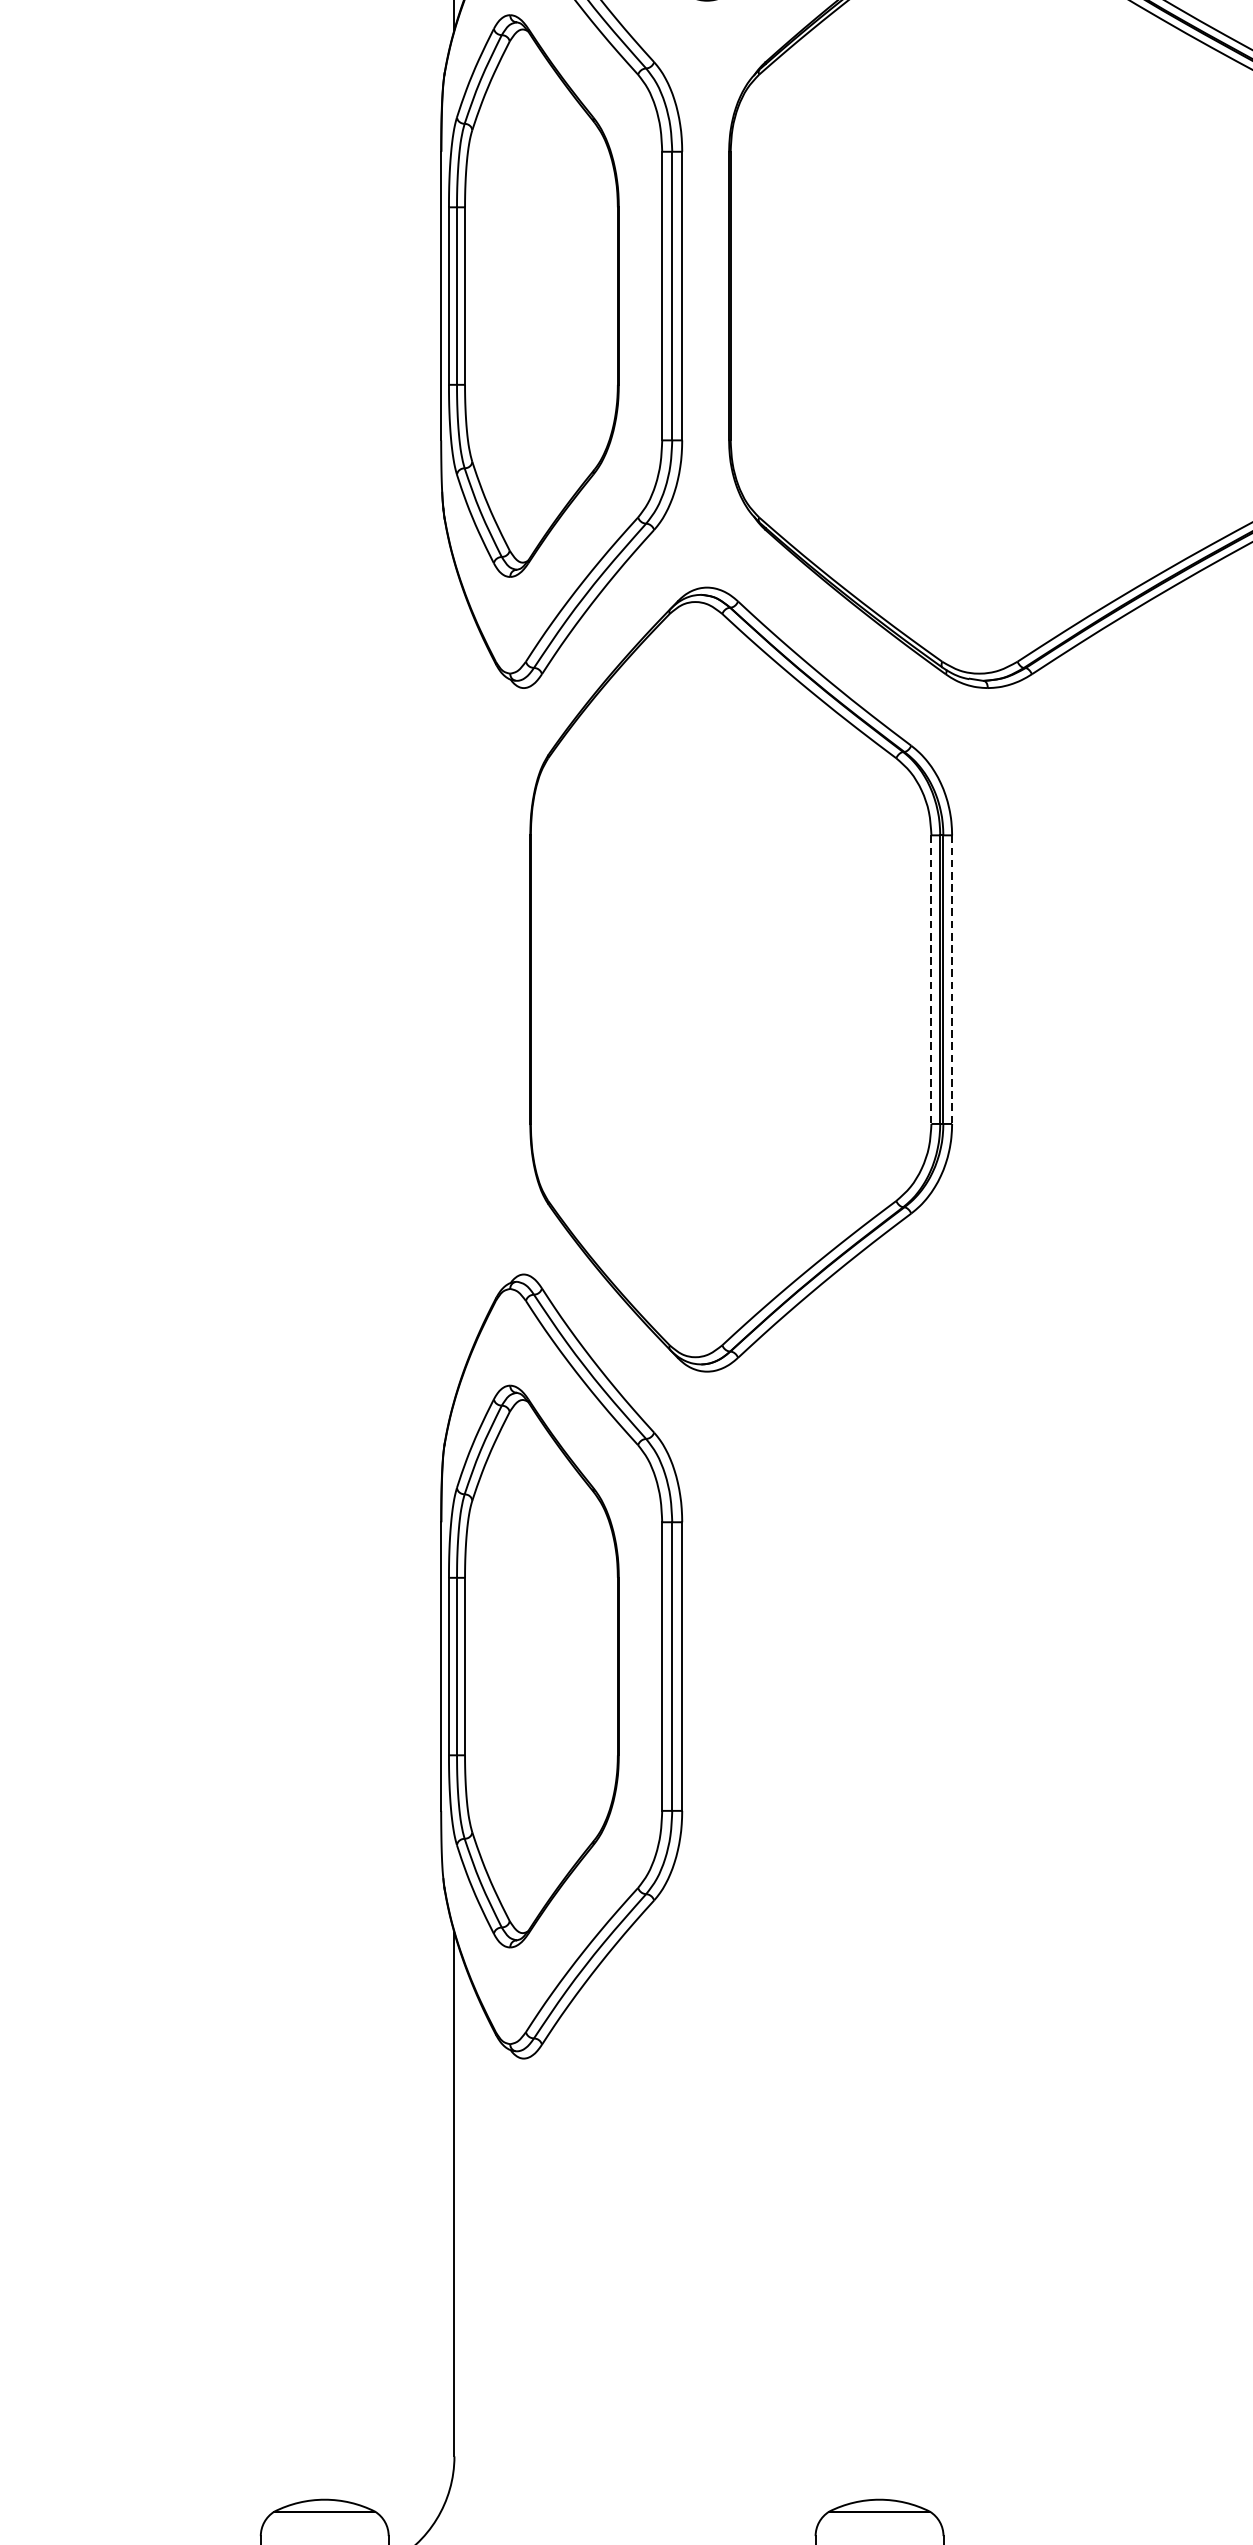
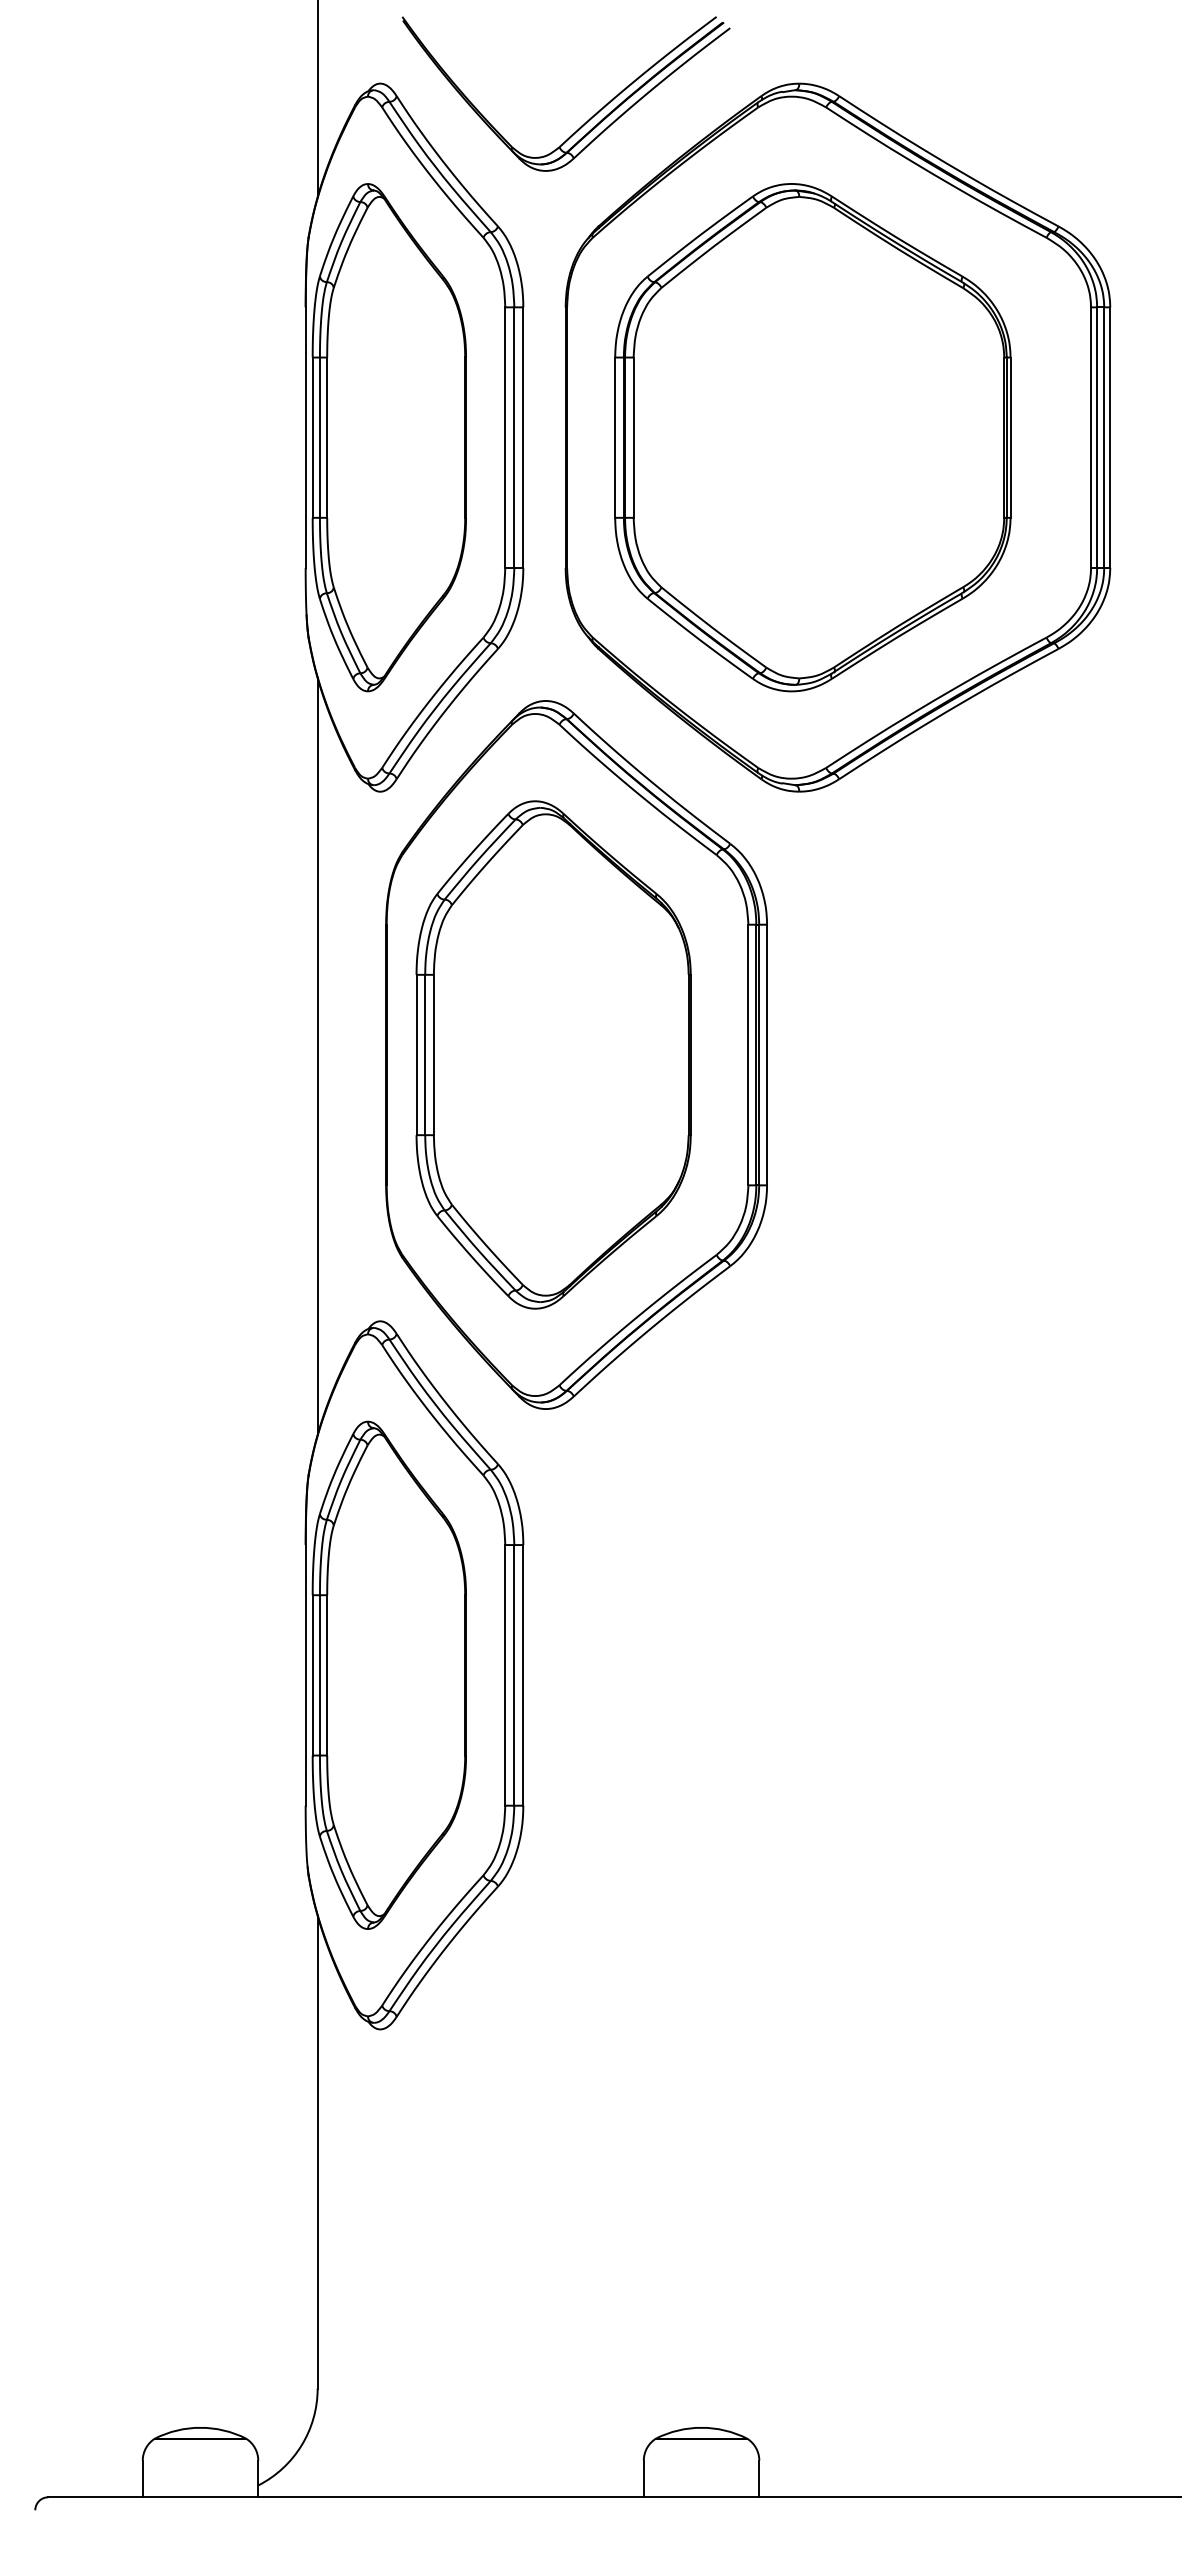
part: (1002, 295) -> (812, 437), added
part: (715, 979) -> (553, 1054), added
line: (931, 980) -> (748, 1055), dashed -> solid
line: (952, 980) -> (767, 1055), dashed -> solid
line: (454, 981) -> (317, 1056), added

